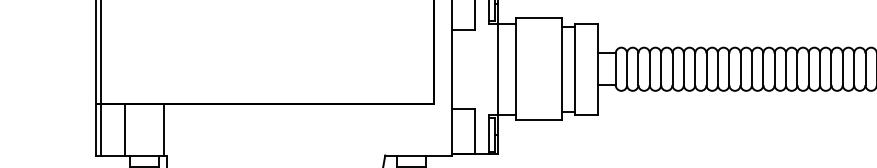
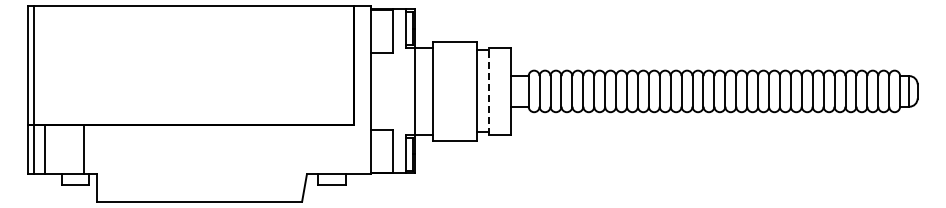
line: (575, 69) -> (489, 91), solid -> dashed
line: (124, 129) -> (45, 149), moved
line: (164, 129) -> (84, 149), moved

